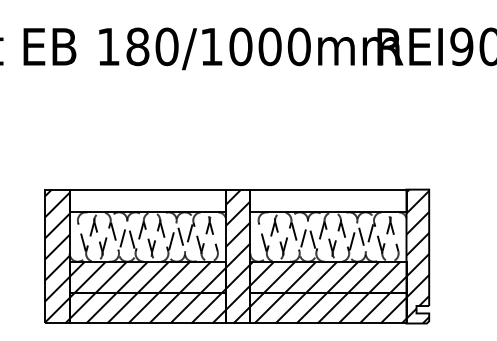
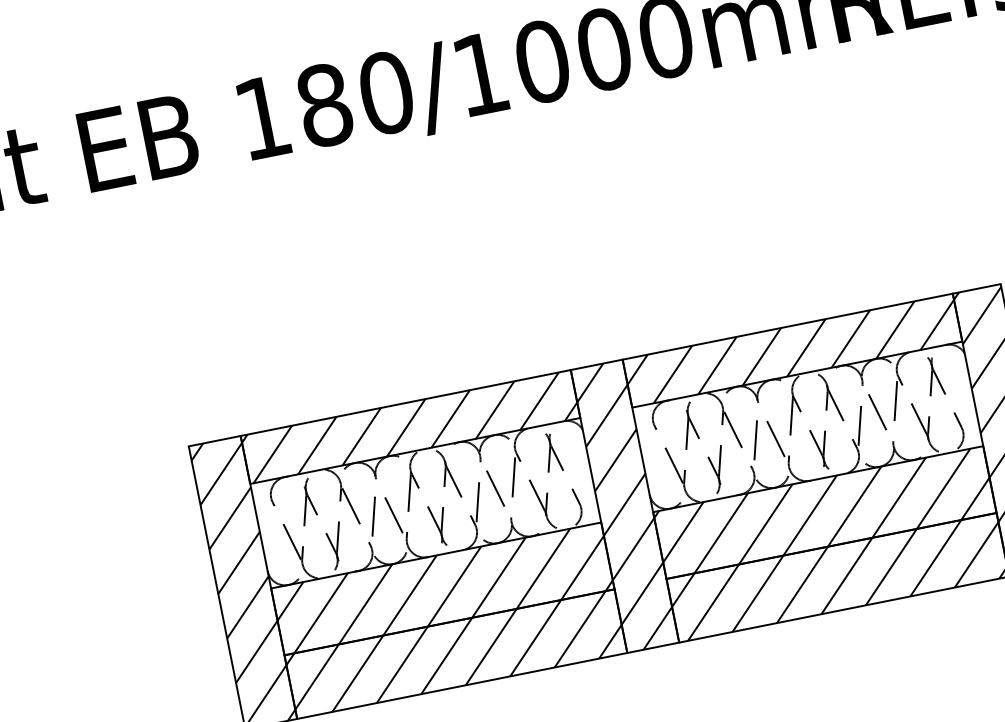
hatch: (147, 200) -> (409, 426), added
hatch: (328, 200) -> (792, 349), added

